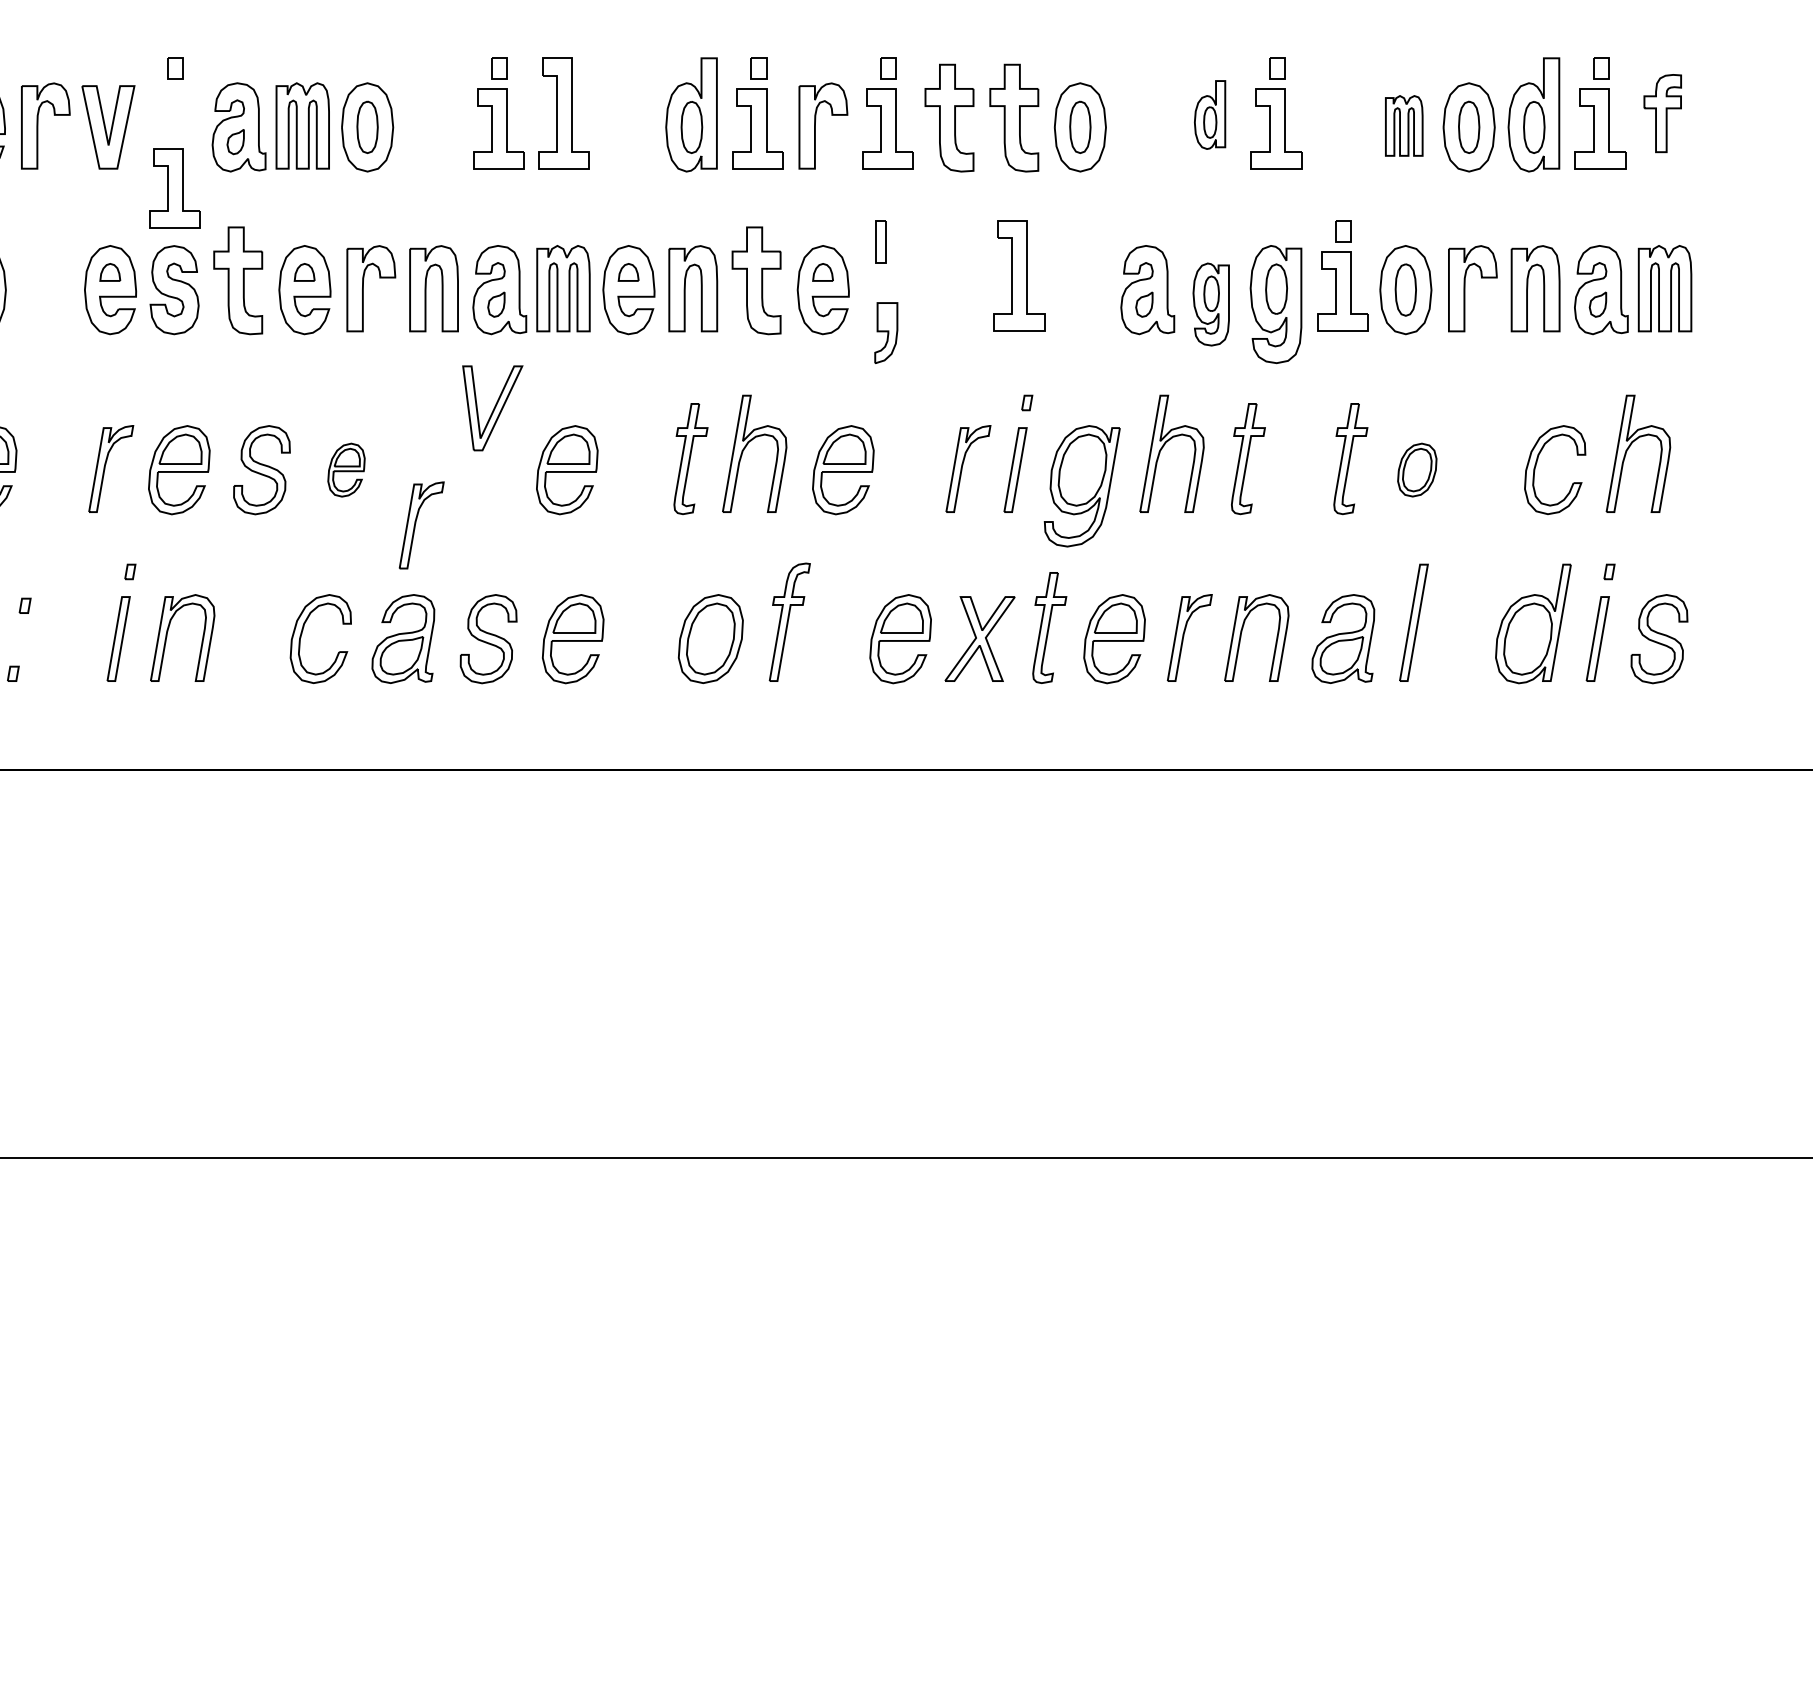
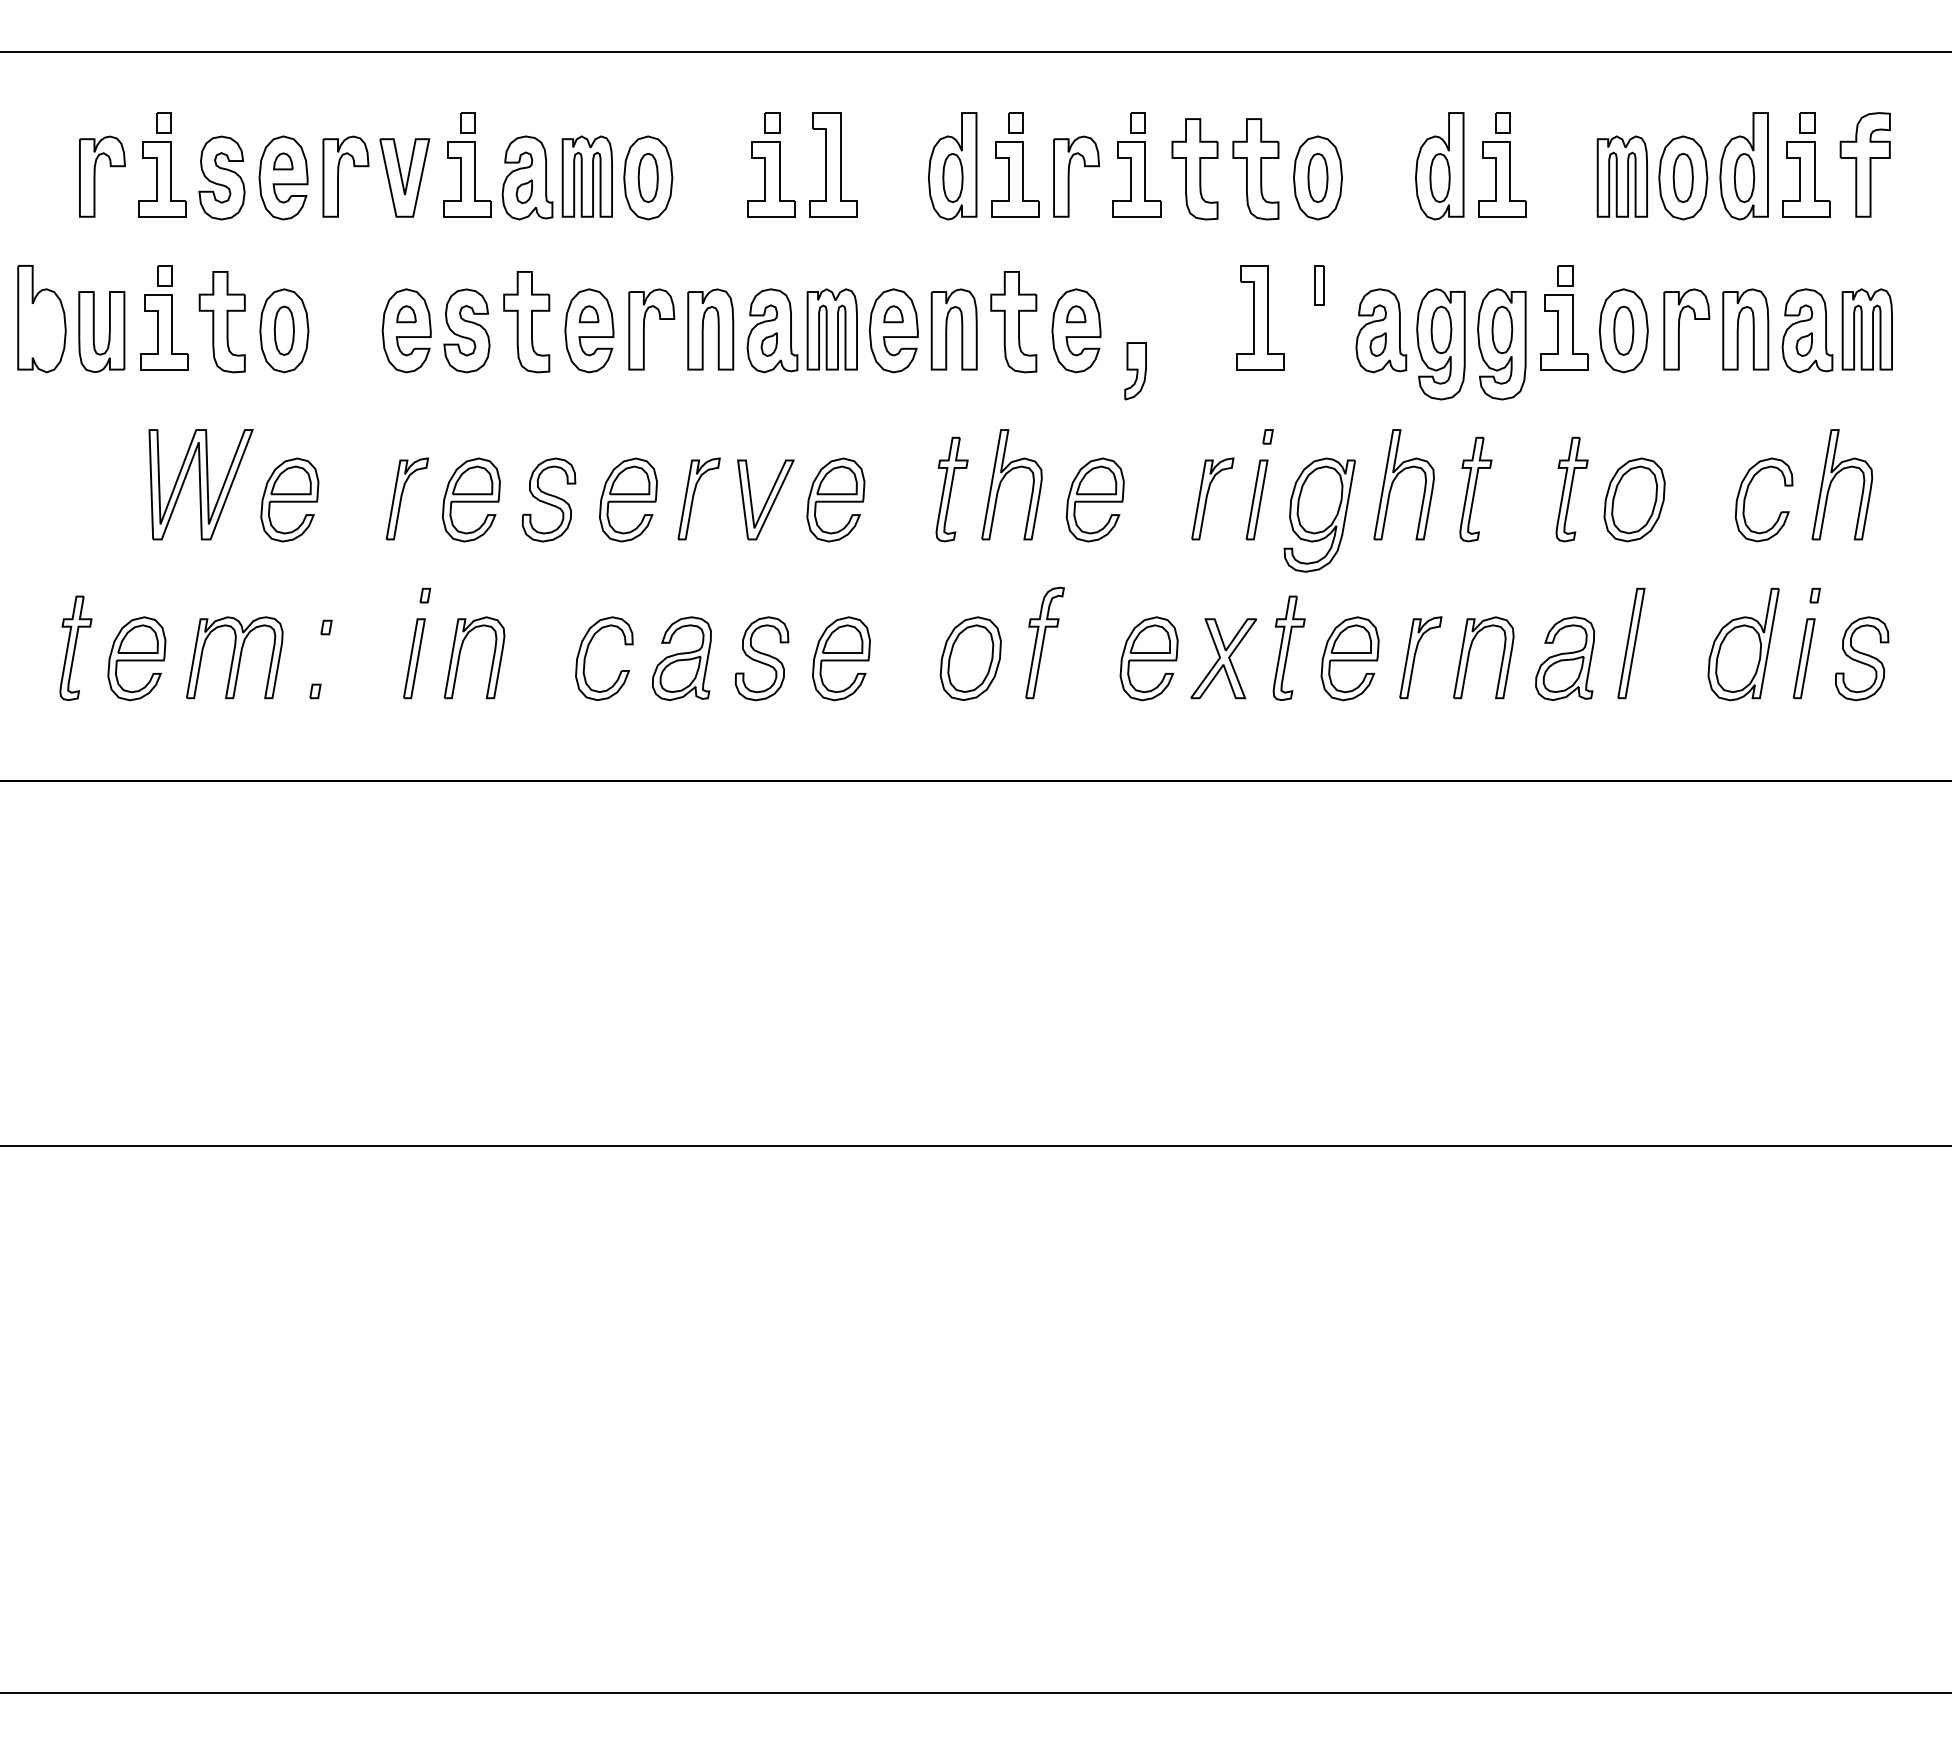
part: (1662, 113) -> (1864, 164), size x1.43
part: (1209, 115) -> (1439, 166), size x1.67
part: (1403, 125) -> (1621, 176), size x1.43
part: (175, 188) -> (467, 179), moved
part: (880, 241) -> (1319, 285), moved
part: (1210, 304) -> (1440, 344), size x1.43
part: (492, 407) -> (765, 499), moved
part: (346, 469) -> (628, 499), size x1.67
part: (1417, 469) -> (1634, 499), size x1.67
part: (421, 524) -> (698, 498), moved

